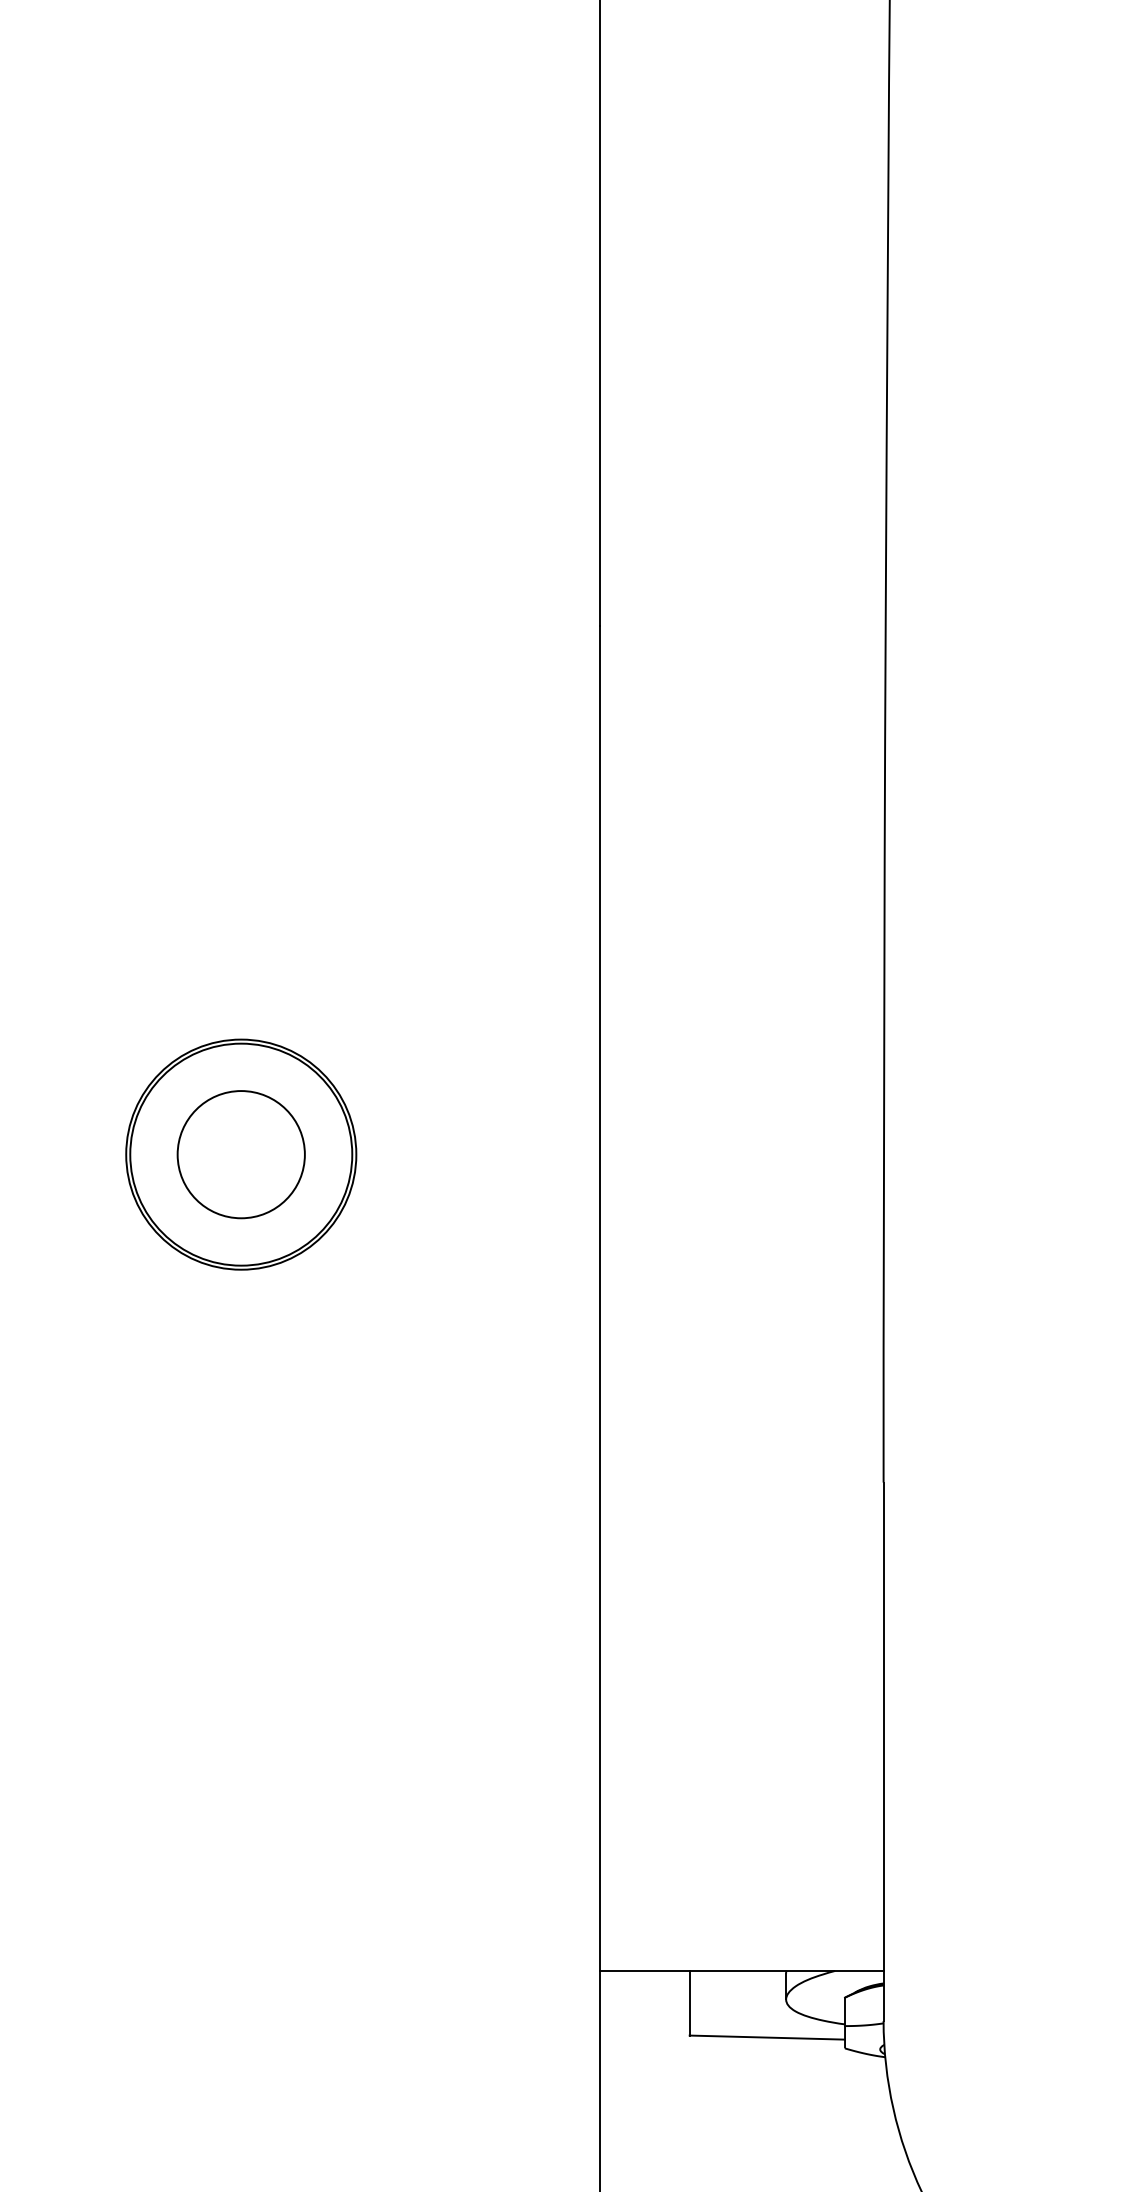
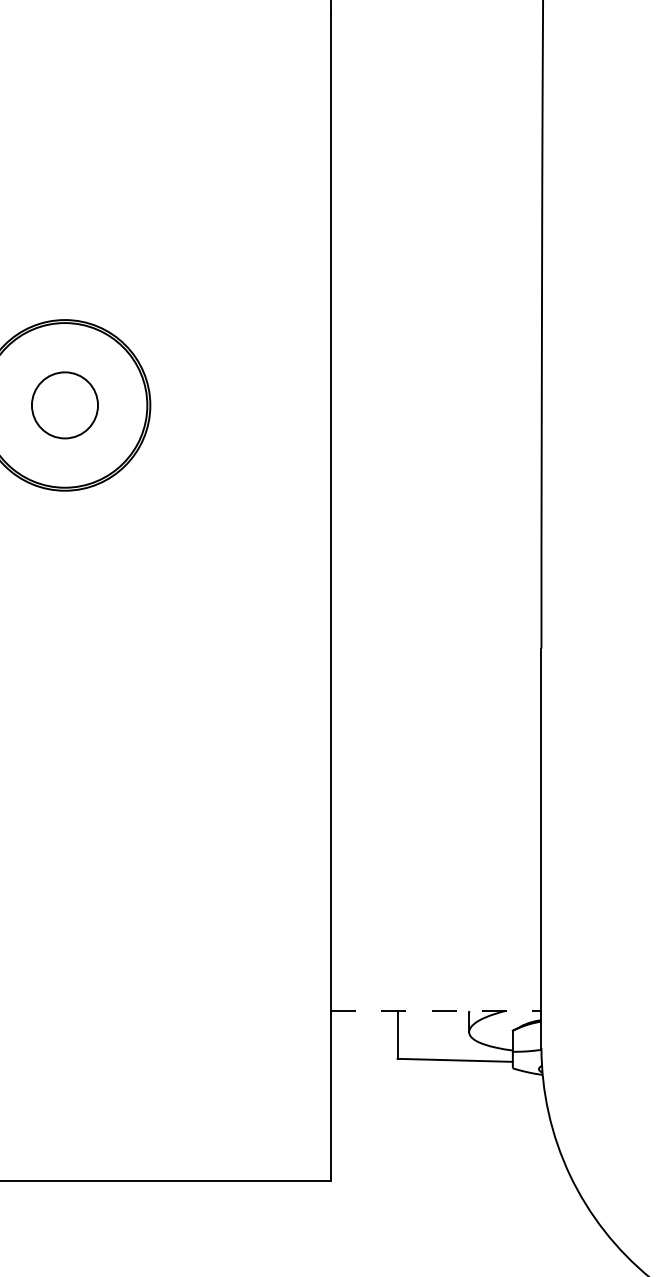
circle: (240, 1154) -> (64, 405), size x0.7
line: (741, 1970) -> (436, 1010), solid -> dashed

